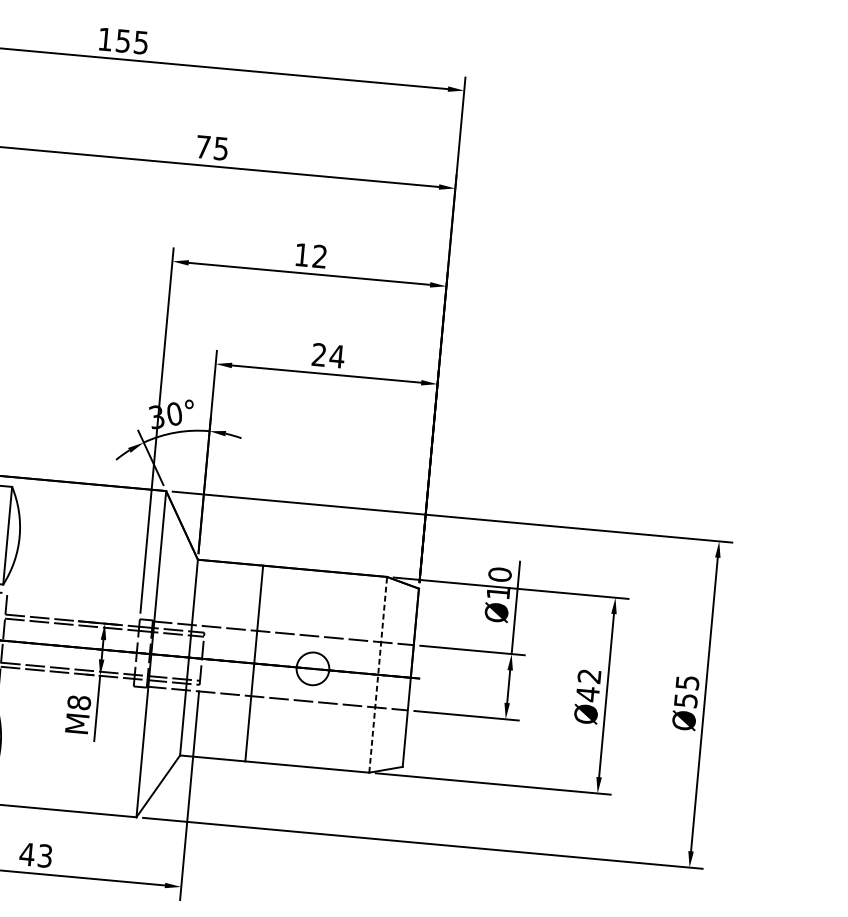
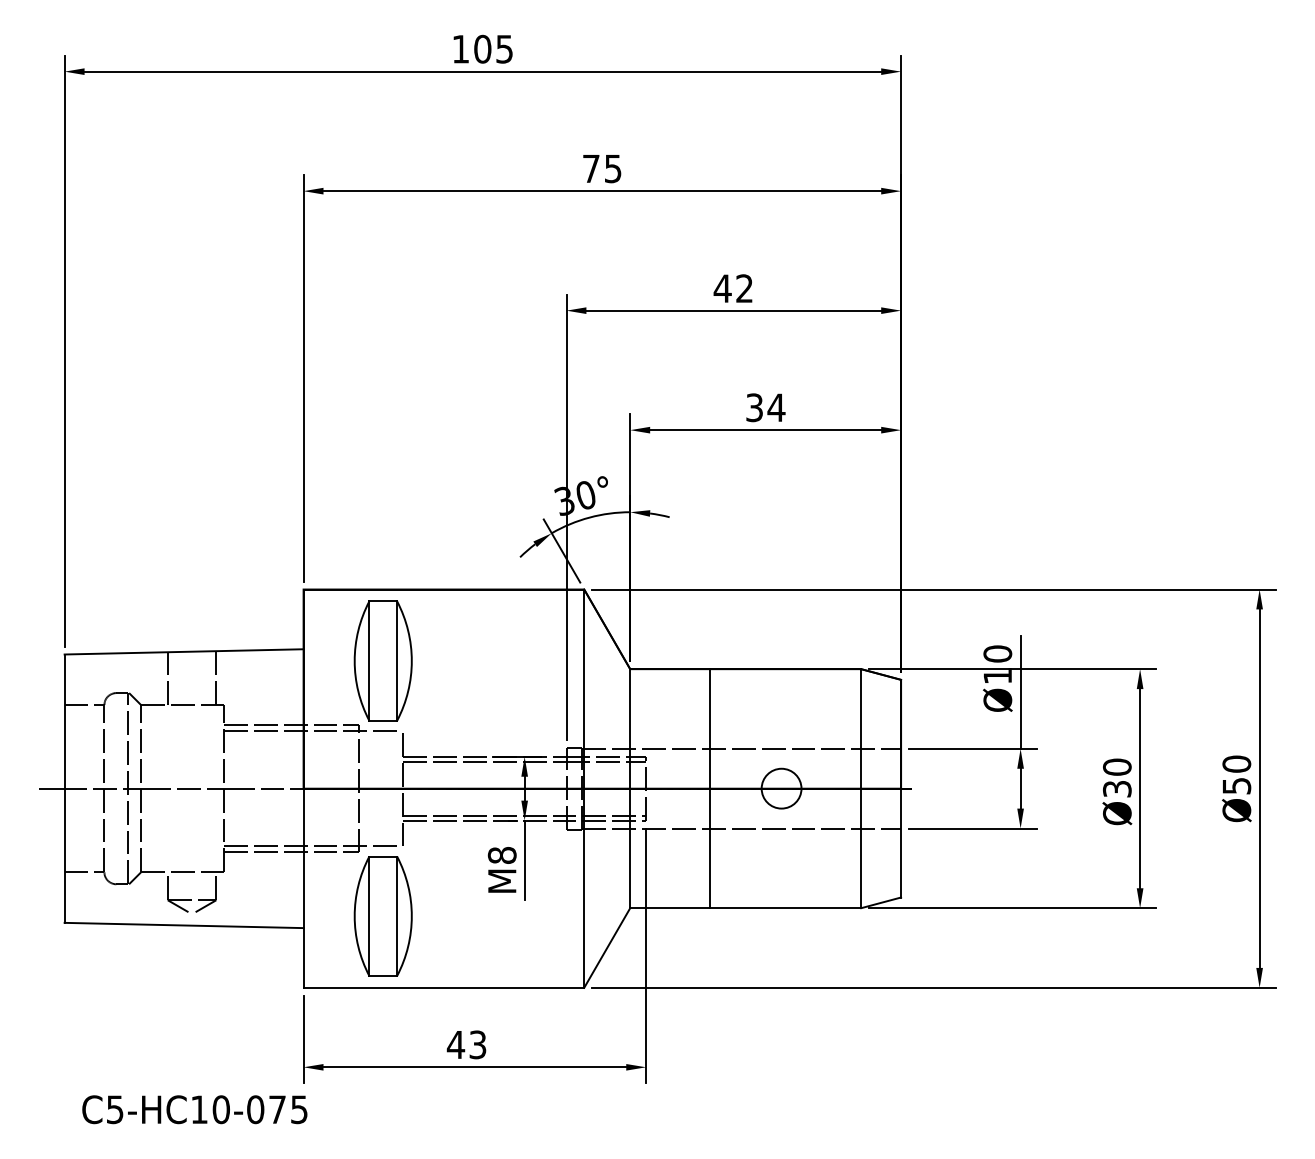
text: (123, 40) -> (482, 48), 155 -> 105
text: (301, 254) -> (722, 288), 12 -> 42
text: (319, 354) -> (754, 407), 24 -> 34
line: (378, 674) -> (861, 788), dashed -> solid
text: (687, 682) -> (1236, 763), Ø55 -> Ø50
text: (588, 685) -> (1117, 778), Ø42 -> Ø30

